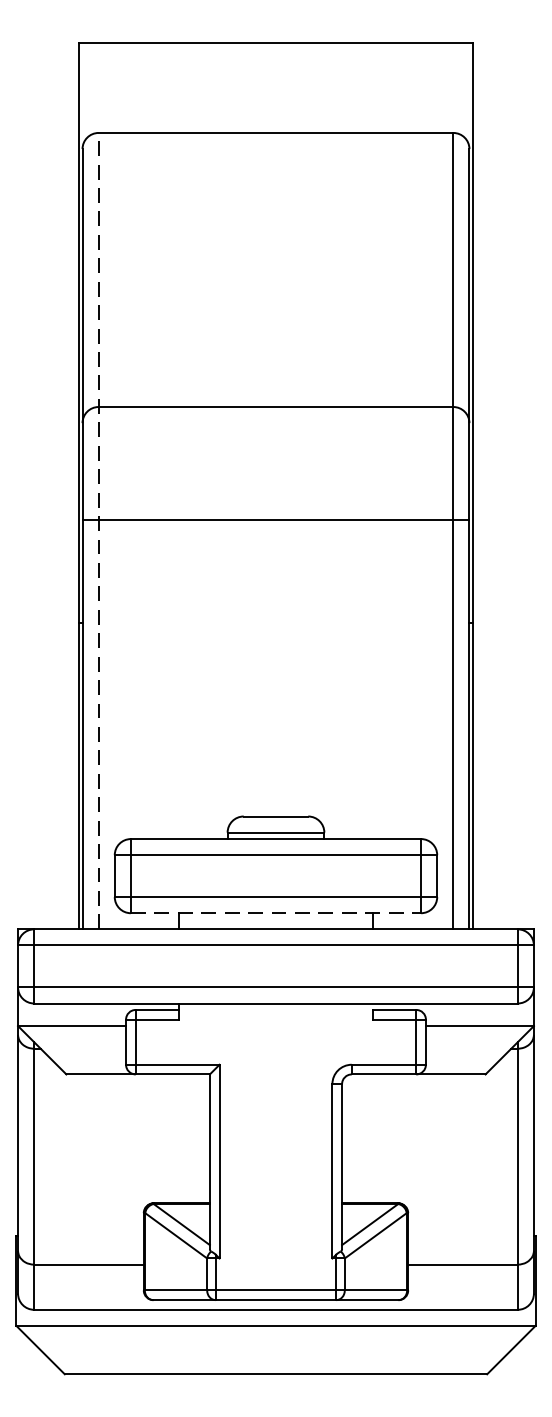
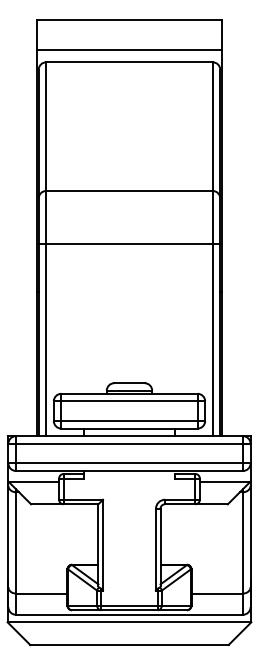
line: (276, 107) -> (129, 50), added
line: (99, 531) -> (46, 249), dashed -> solid
line: (276, 912) -> (129, 428), dashed -> solid

